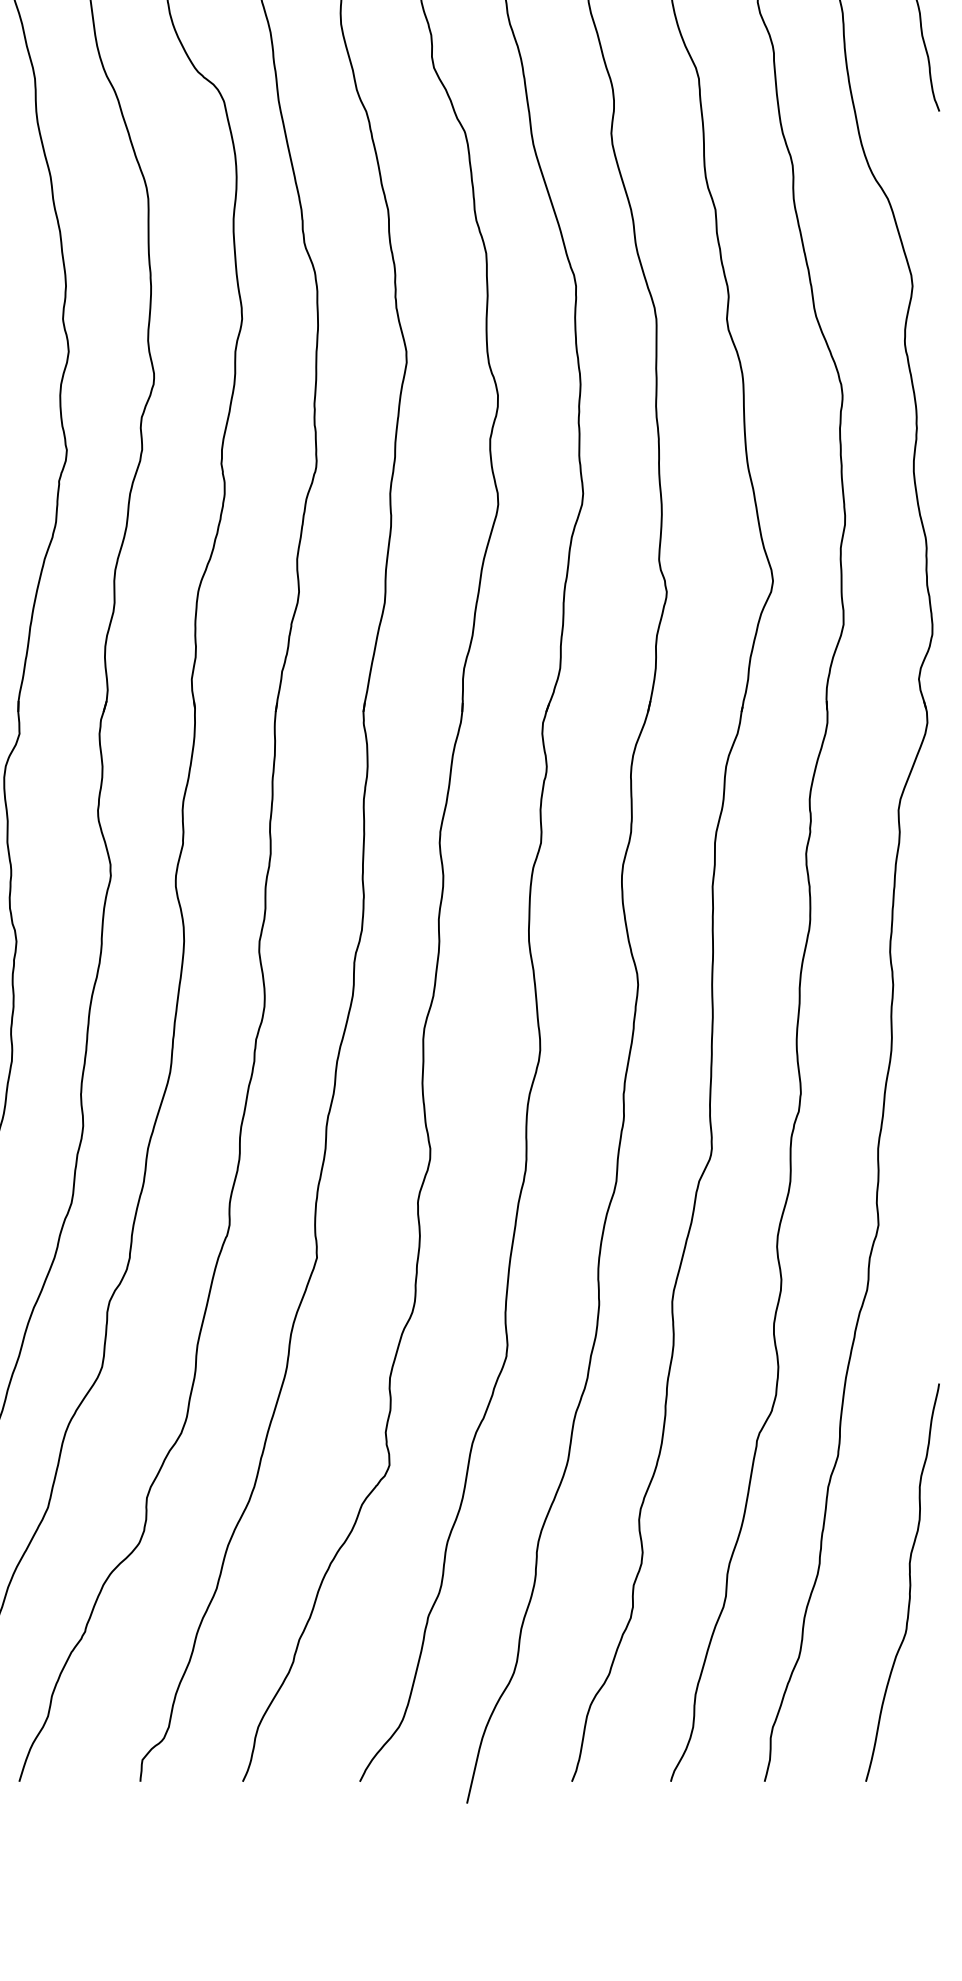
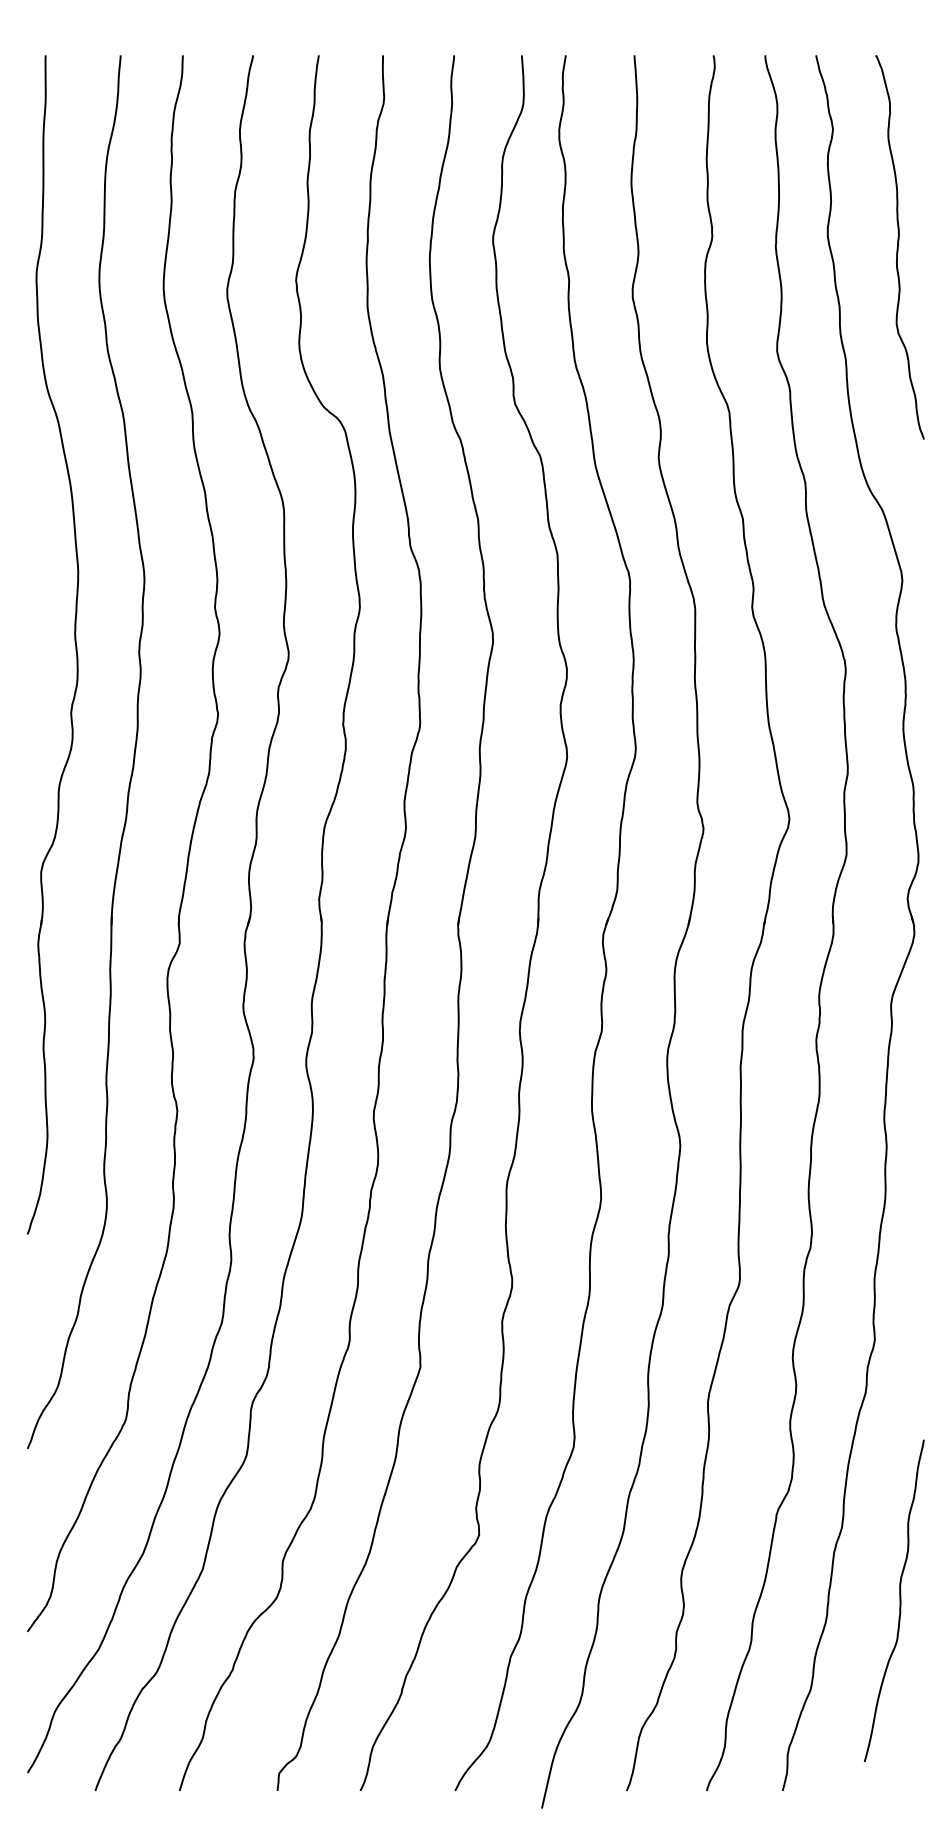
curve: (909, 1582) -> (899, 1600), moved

